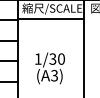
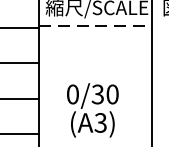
line: (51, 19) -> (95, 26), solid -> dashed
text: (37, 58) -> (71, 93), 1/30 -> 0/30

